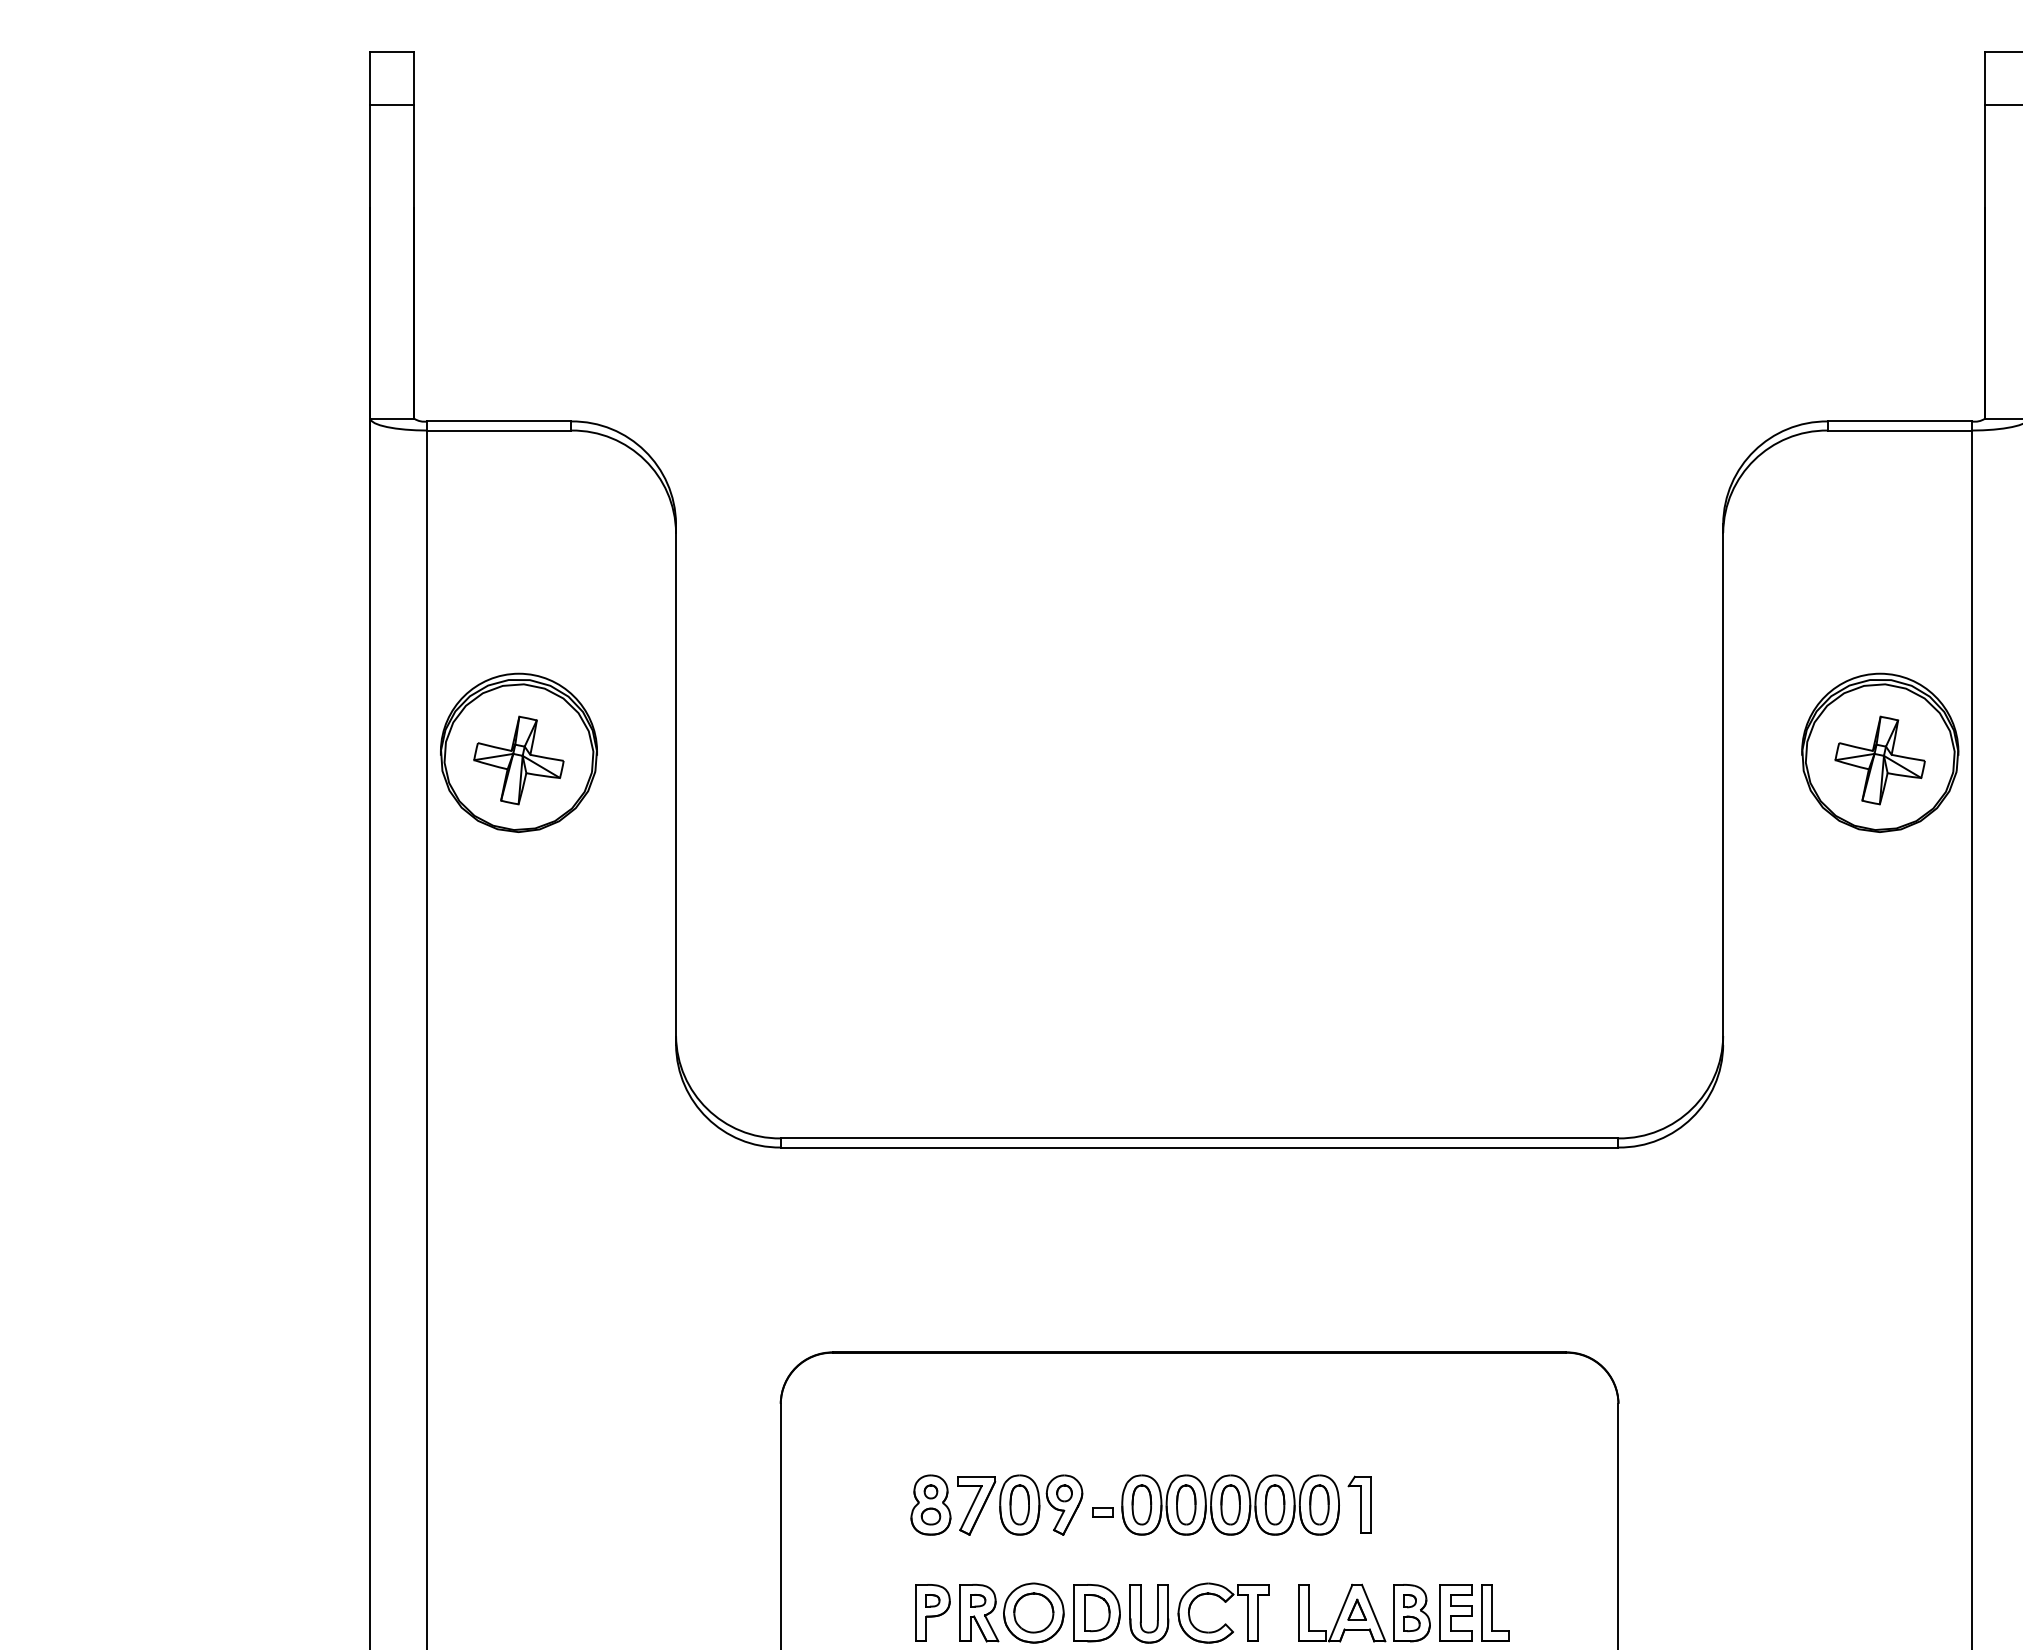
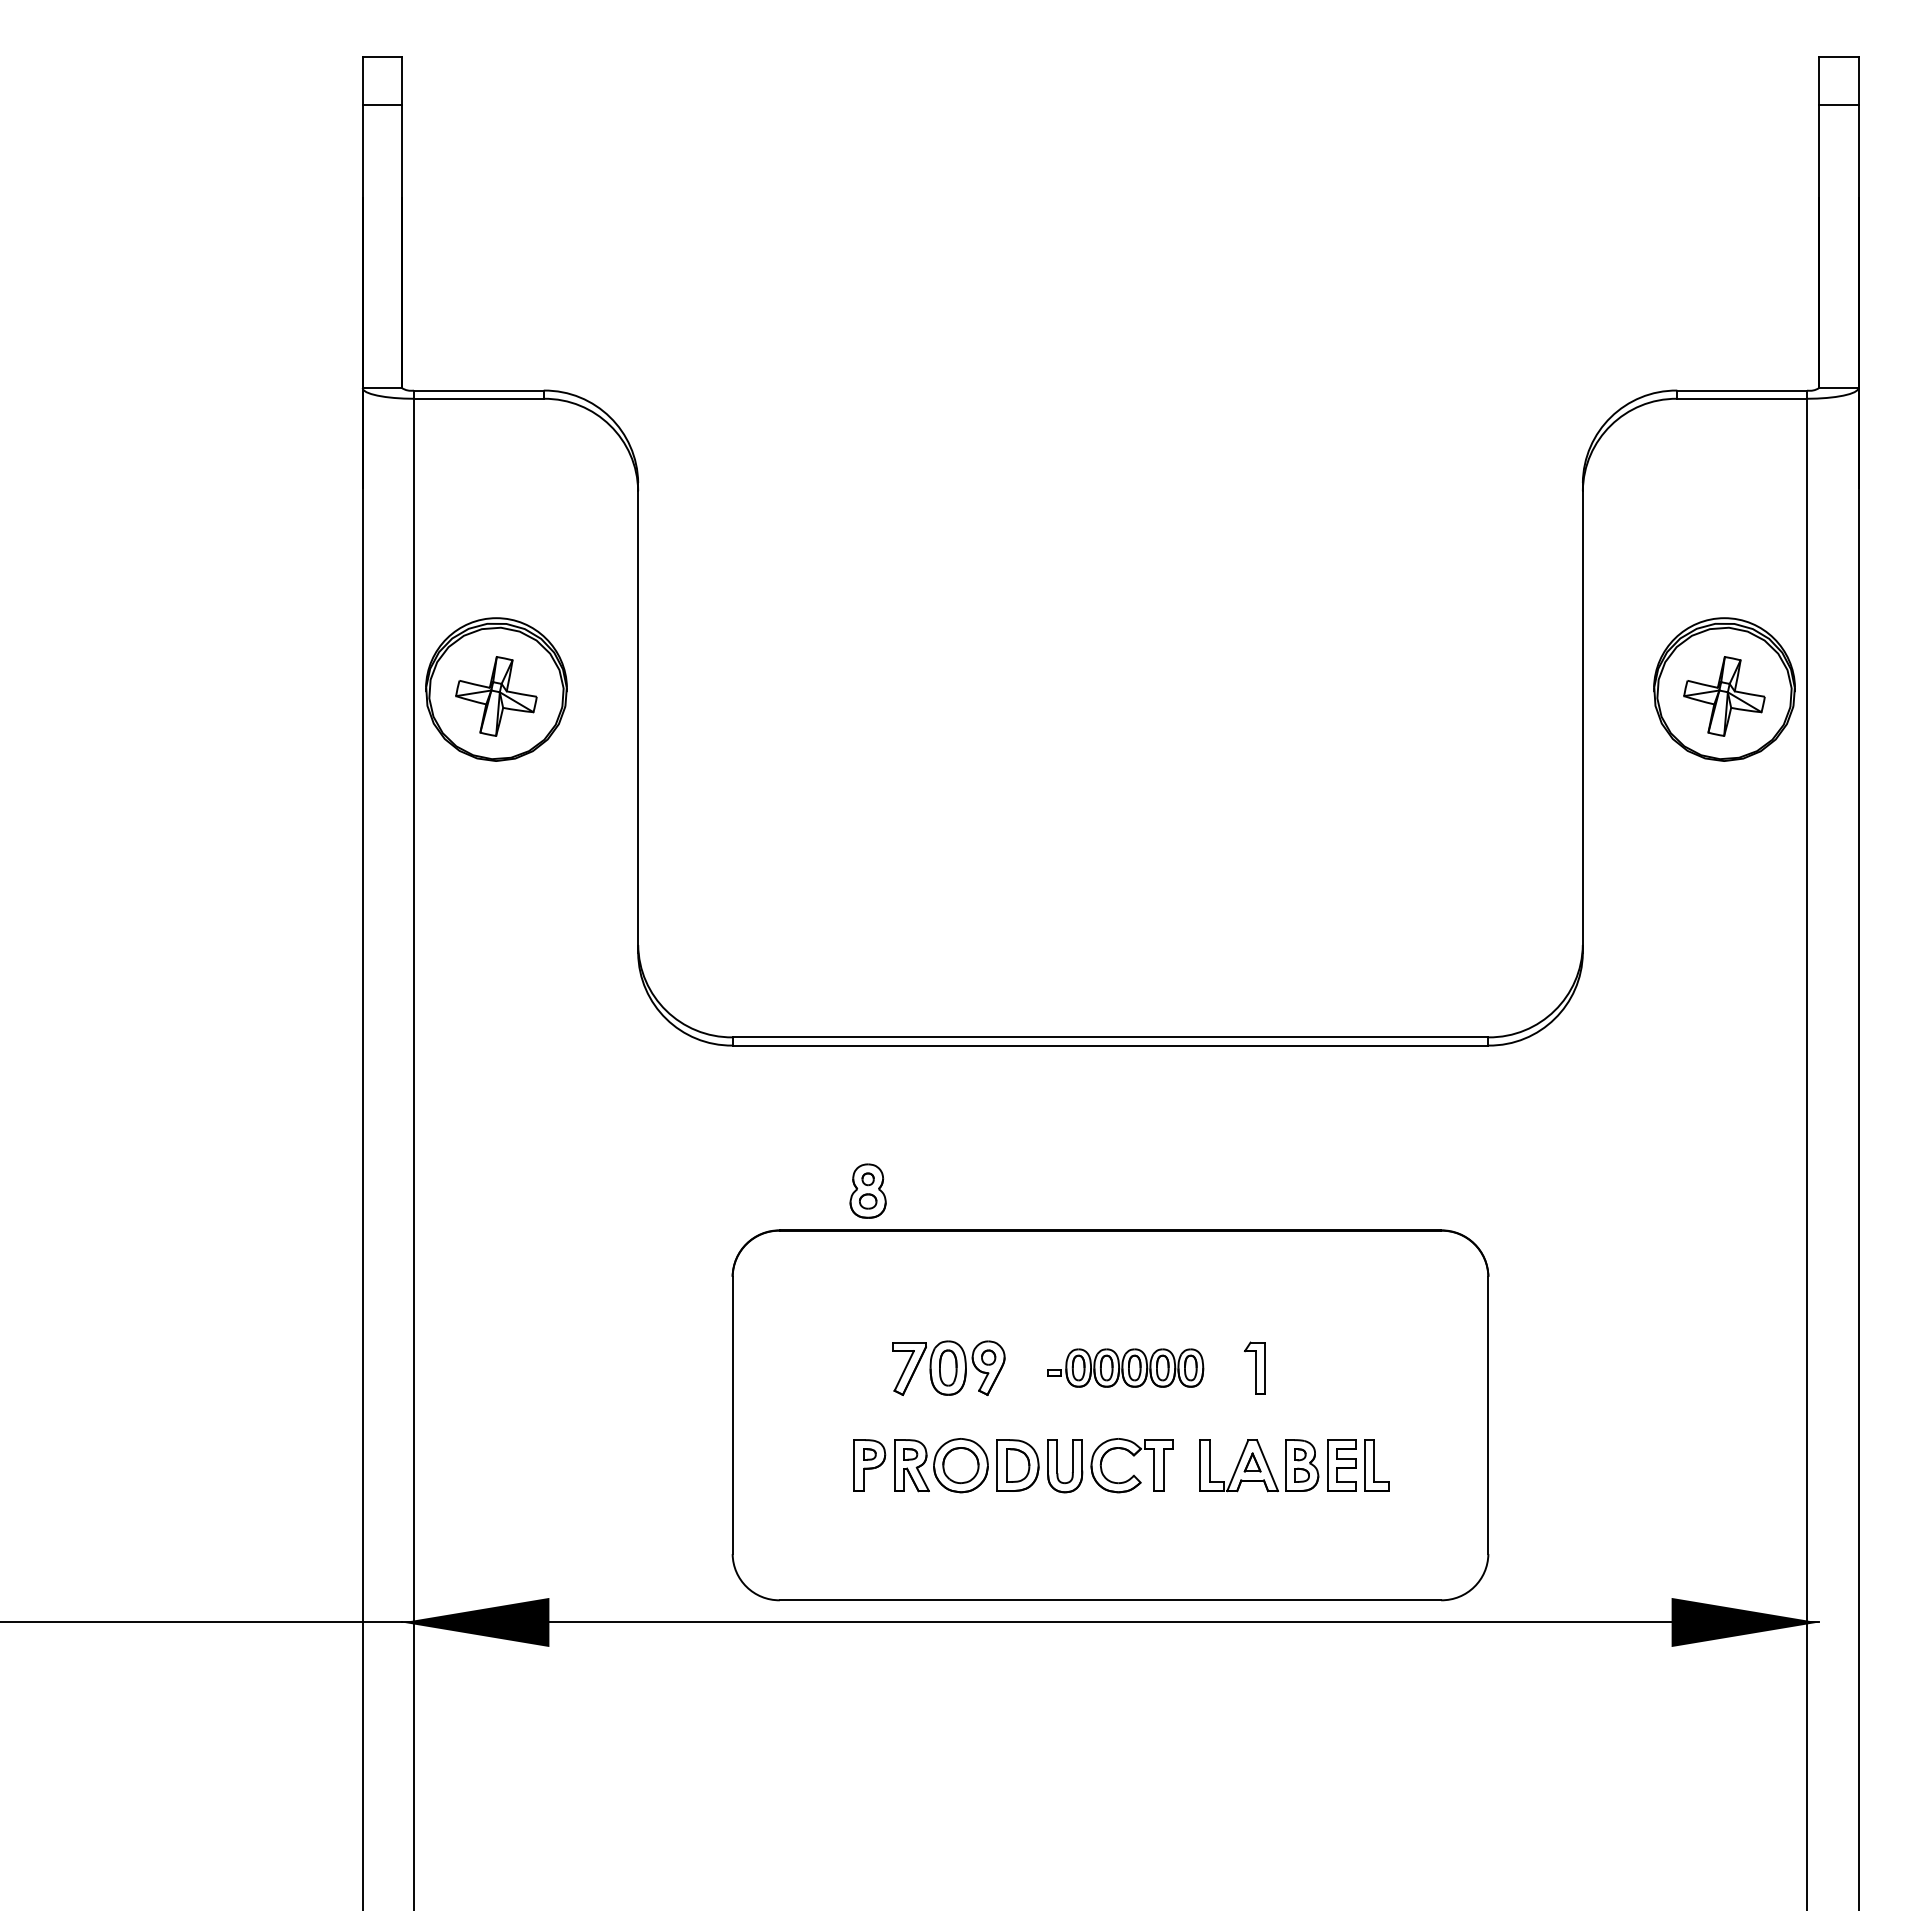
part: (930, 1504) -> (867, 1190), moved
part: (1216, 1504) -> (1125, 1367), size x0.7

